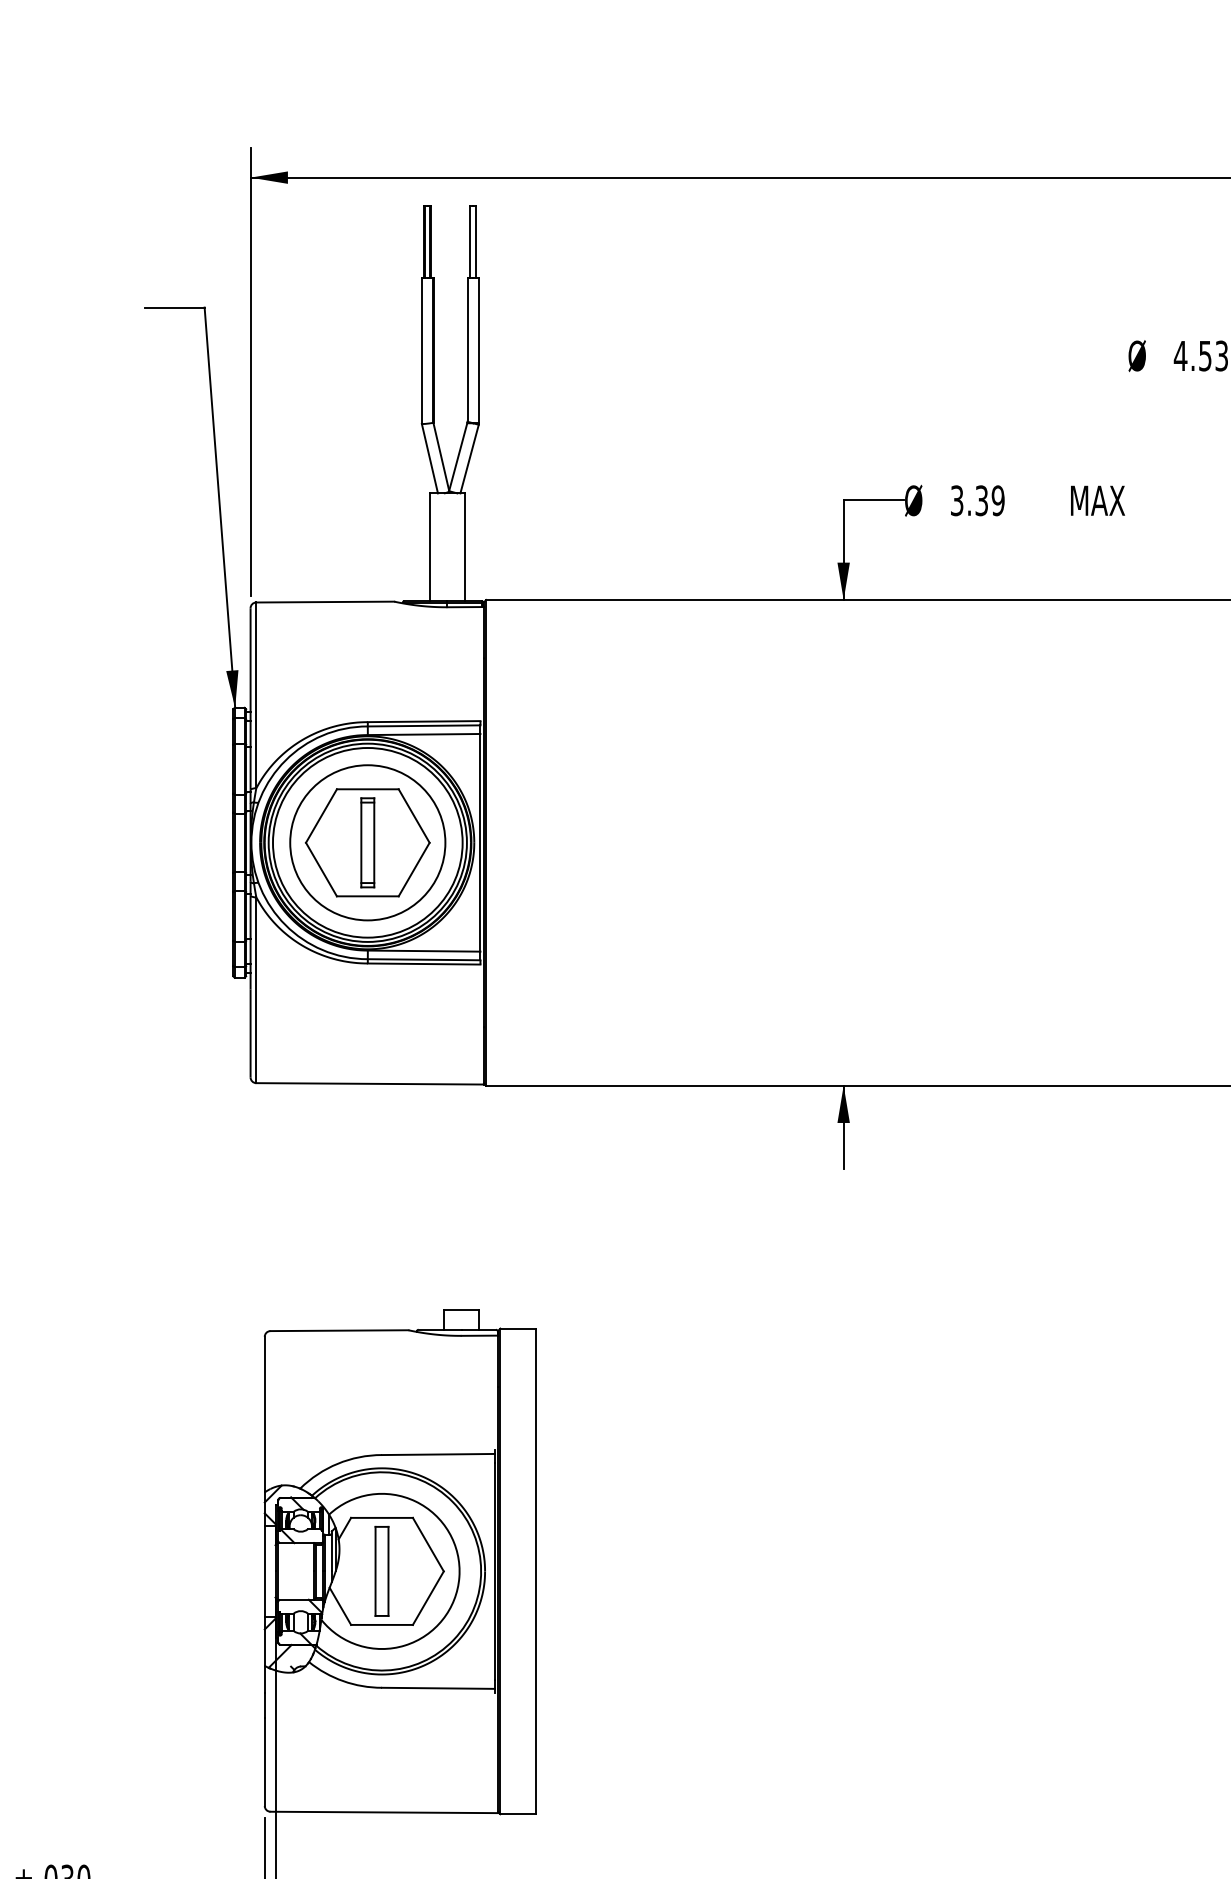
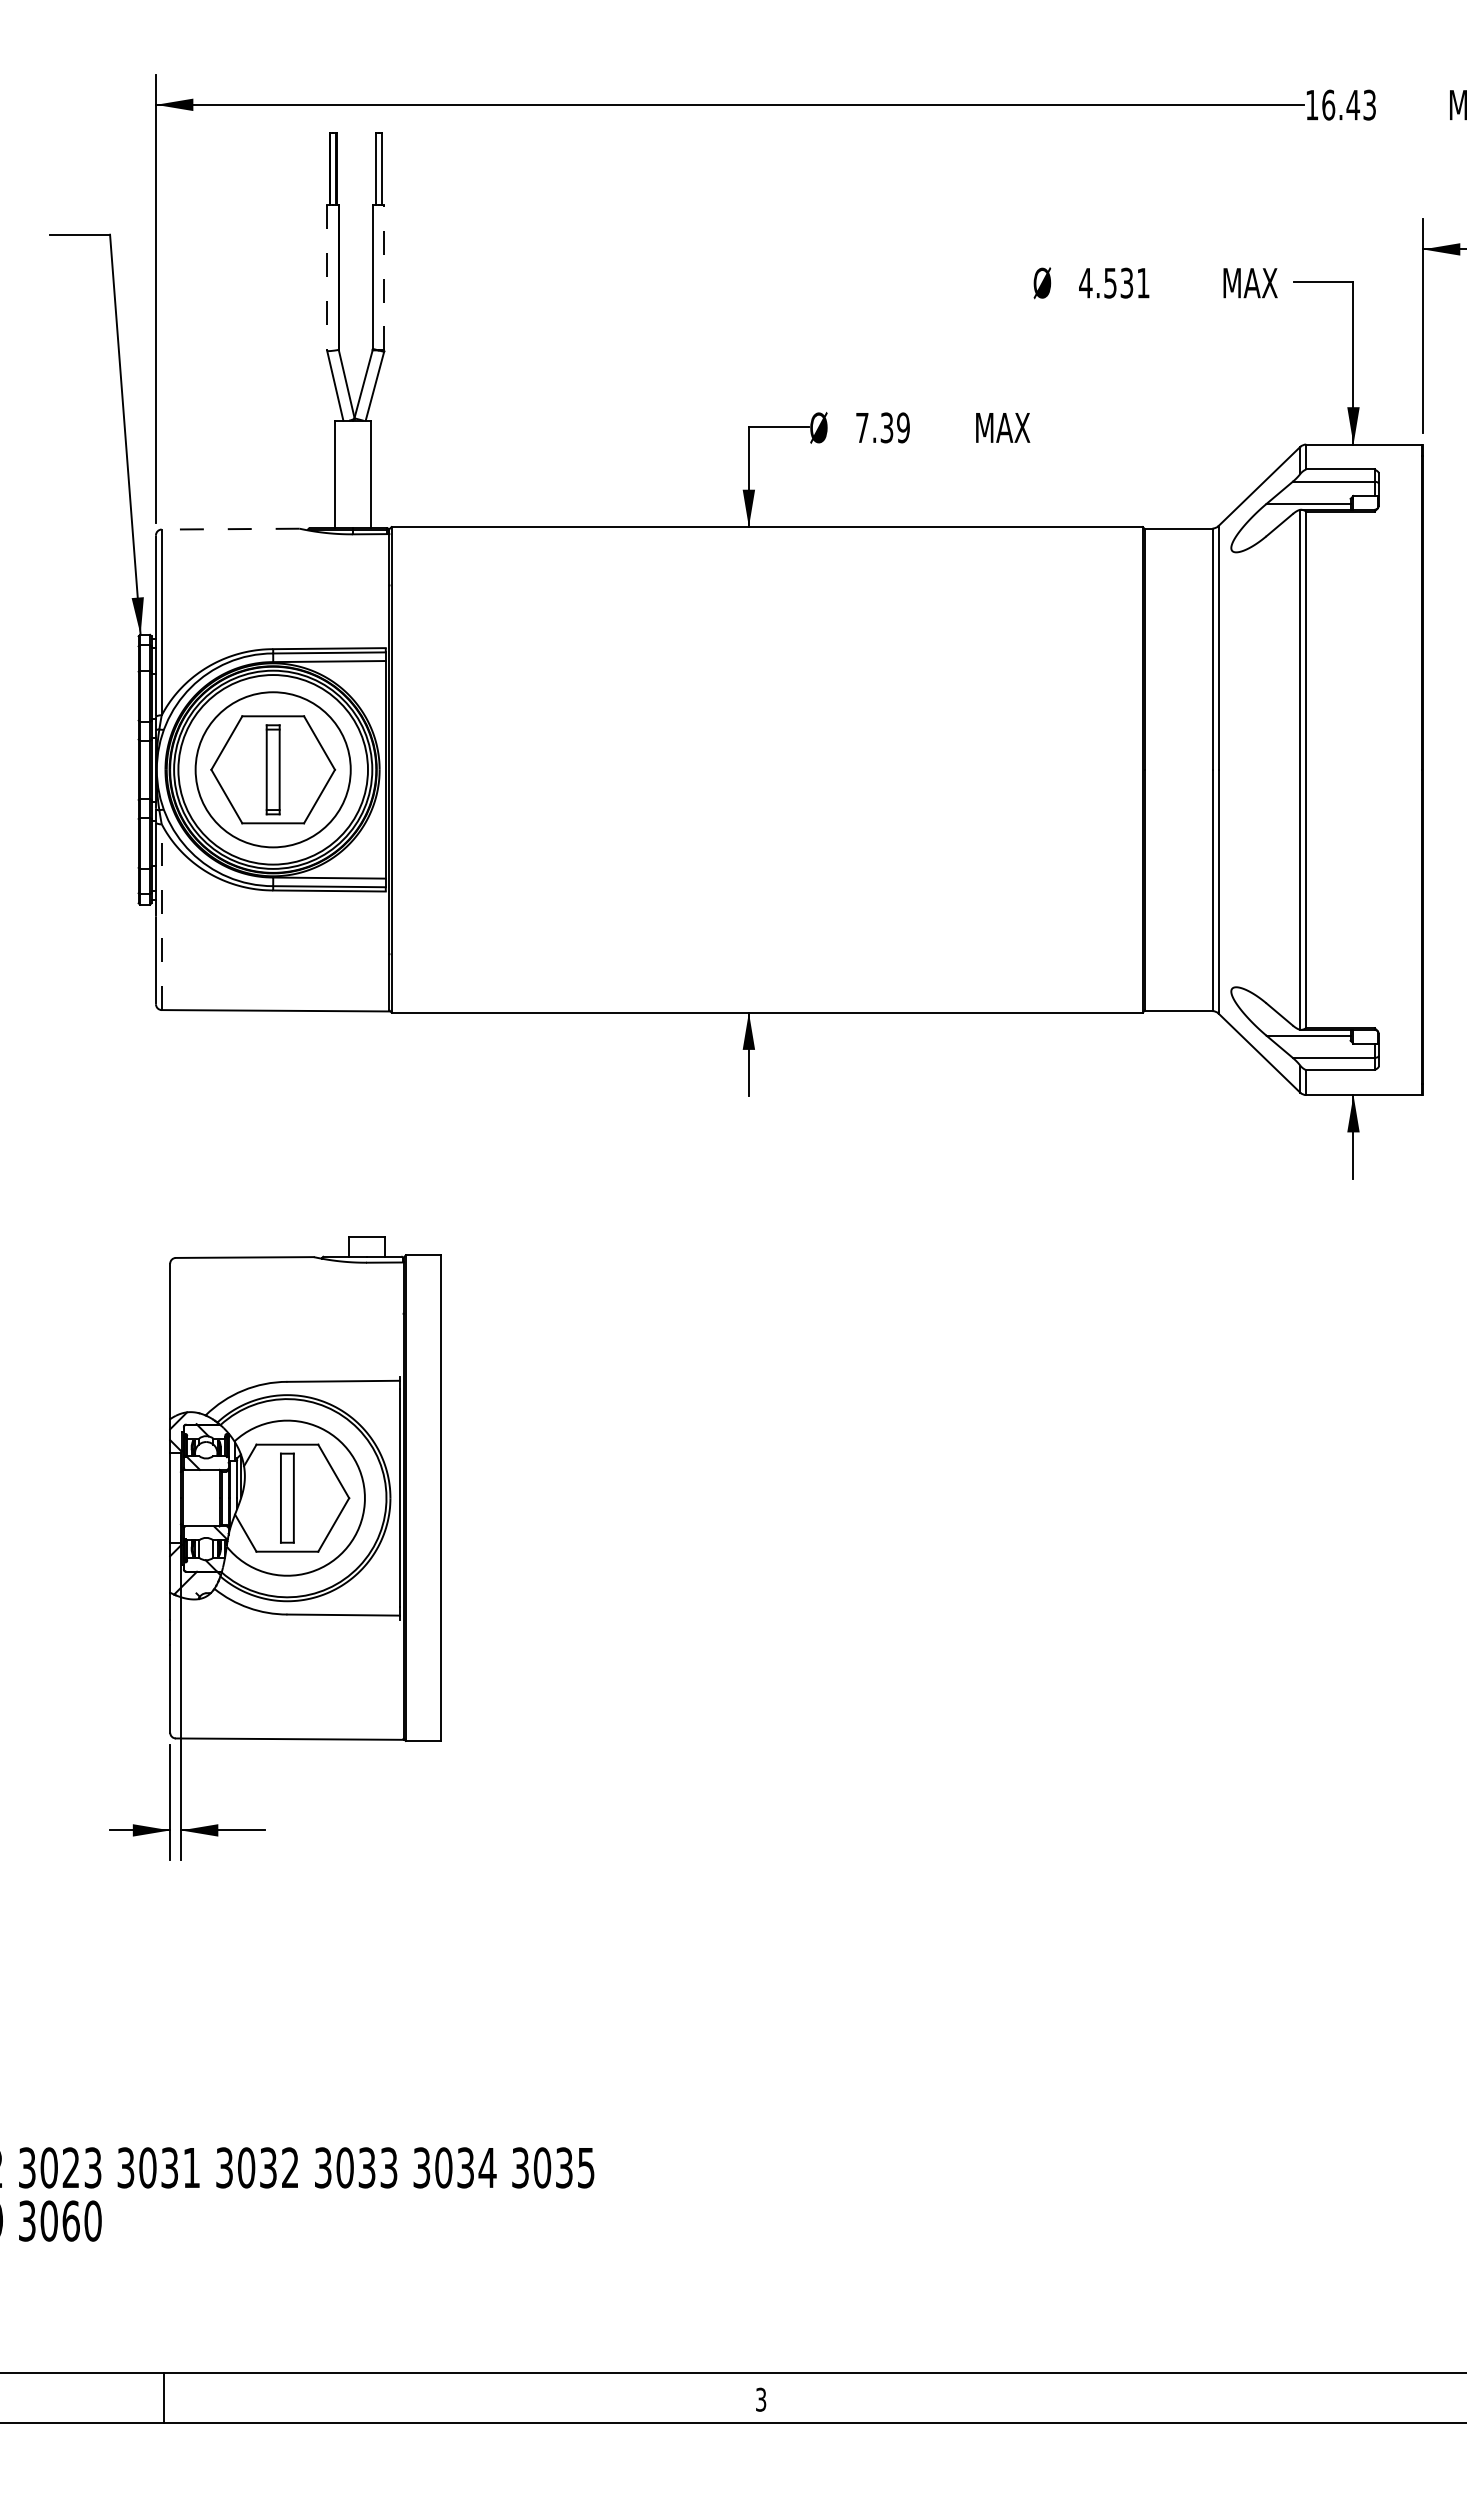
line: (479, 350) -> (384, 277), solid -> dashed
line: (422, 351) -> (327, 278), solid -> dashed
text: (957, 500) -> (862, 427), 3.39 -> 7.39
line: (325, 602) -> (230, 529), solid -> dashed
line: (256, 990) -> (161, 917), solid -> dashed

